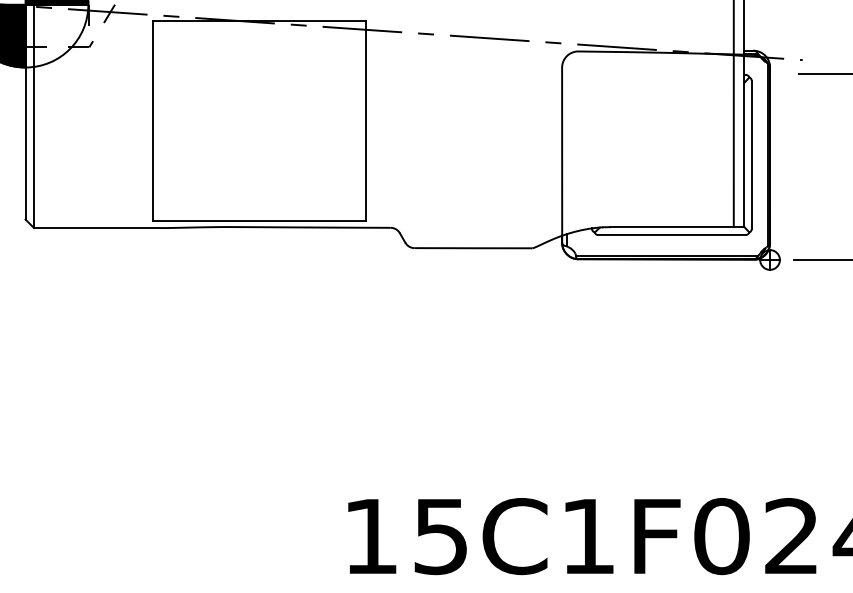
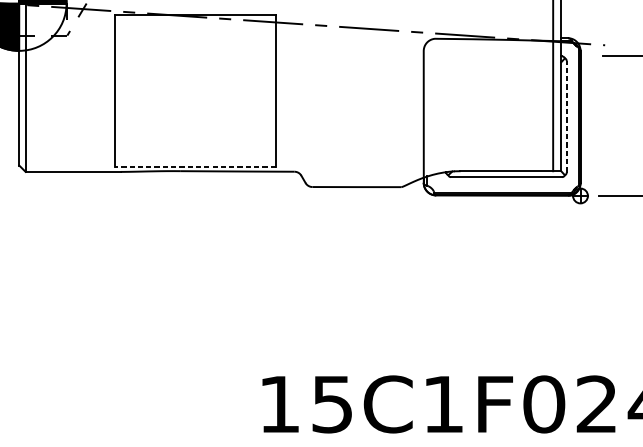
line: (751, 154) -> (566, 116), solid -> dashed
line: (259, 221) -> (195, 166), solid -> dashed

